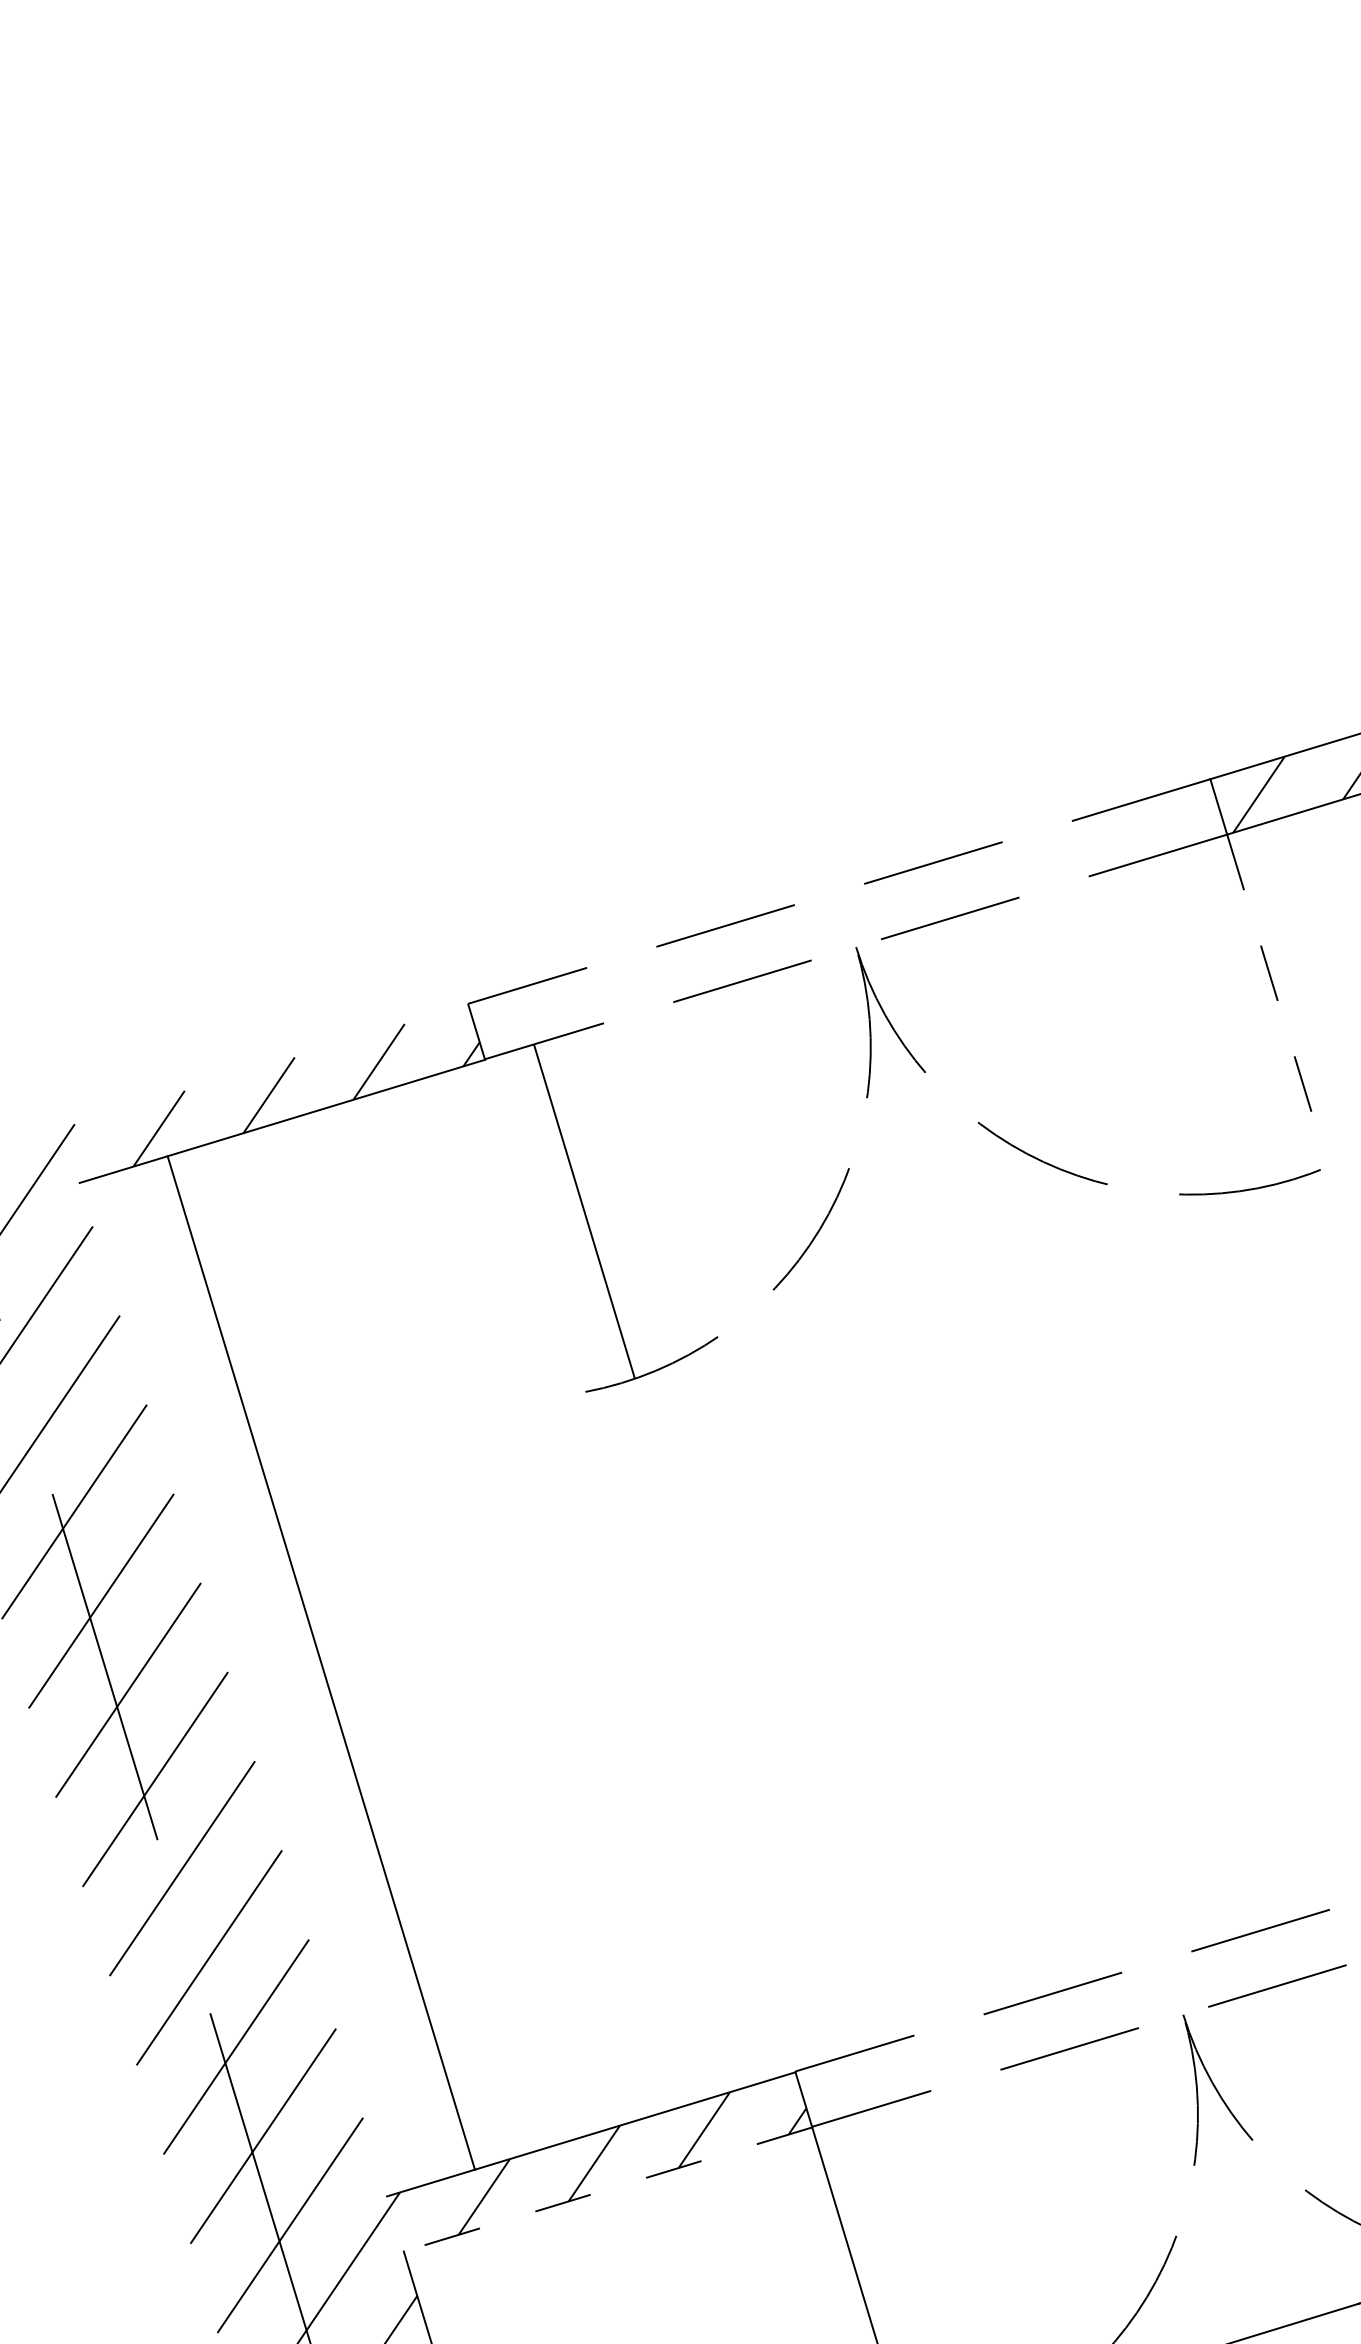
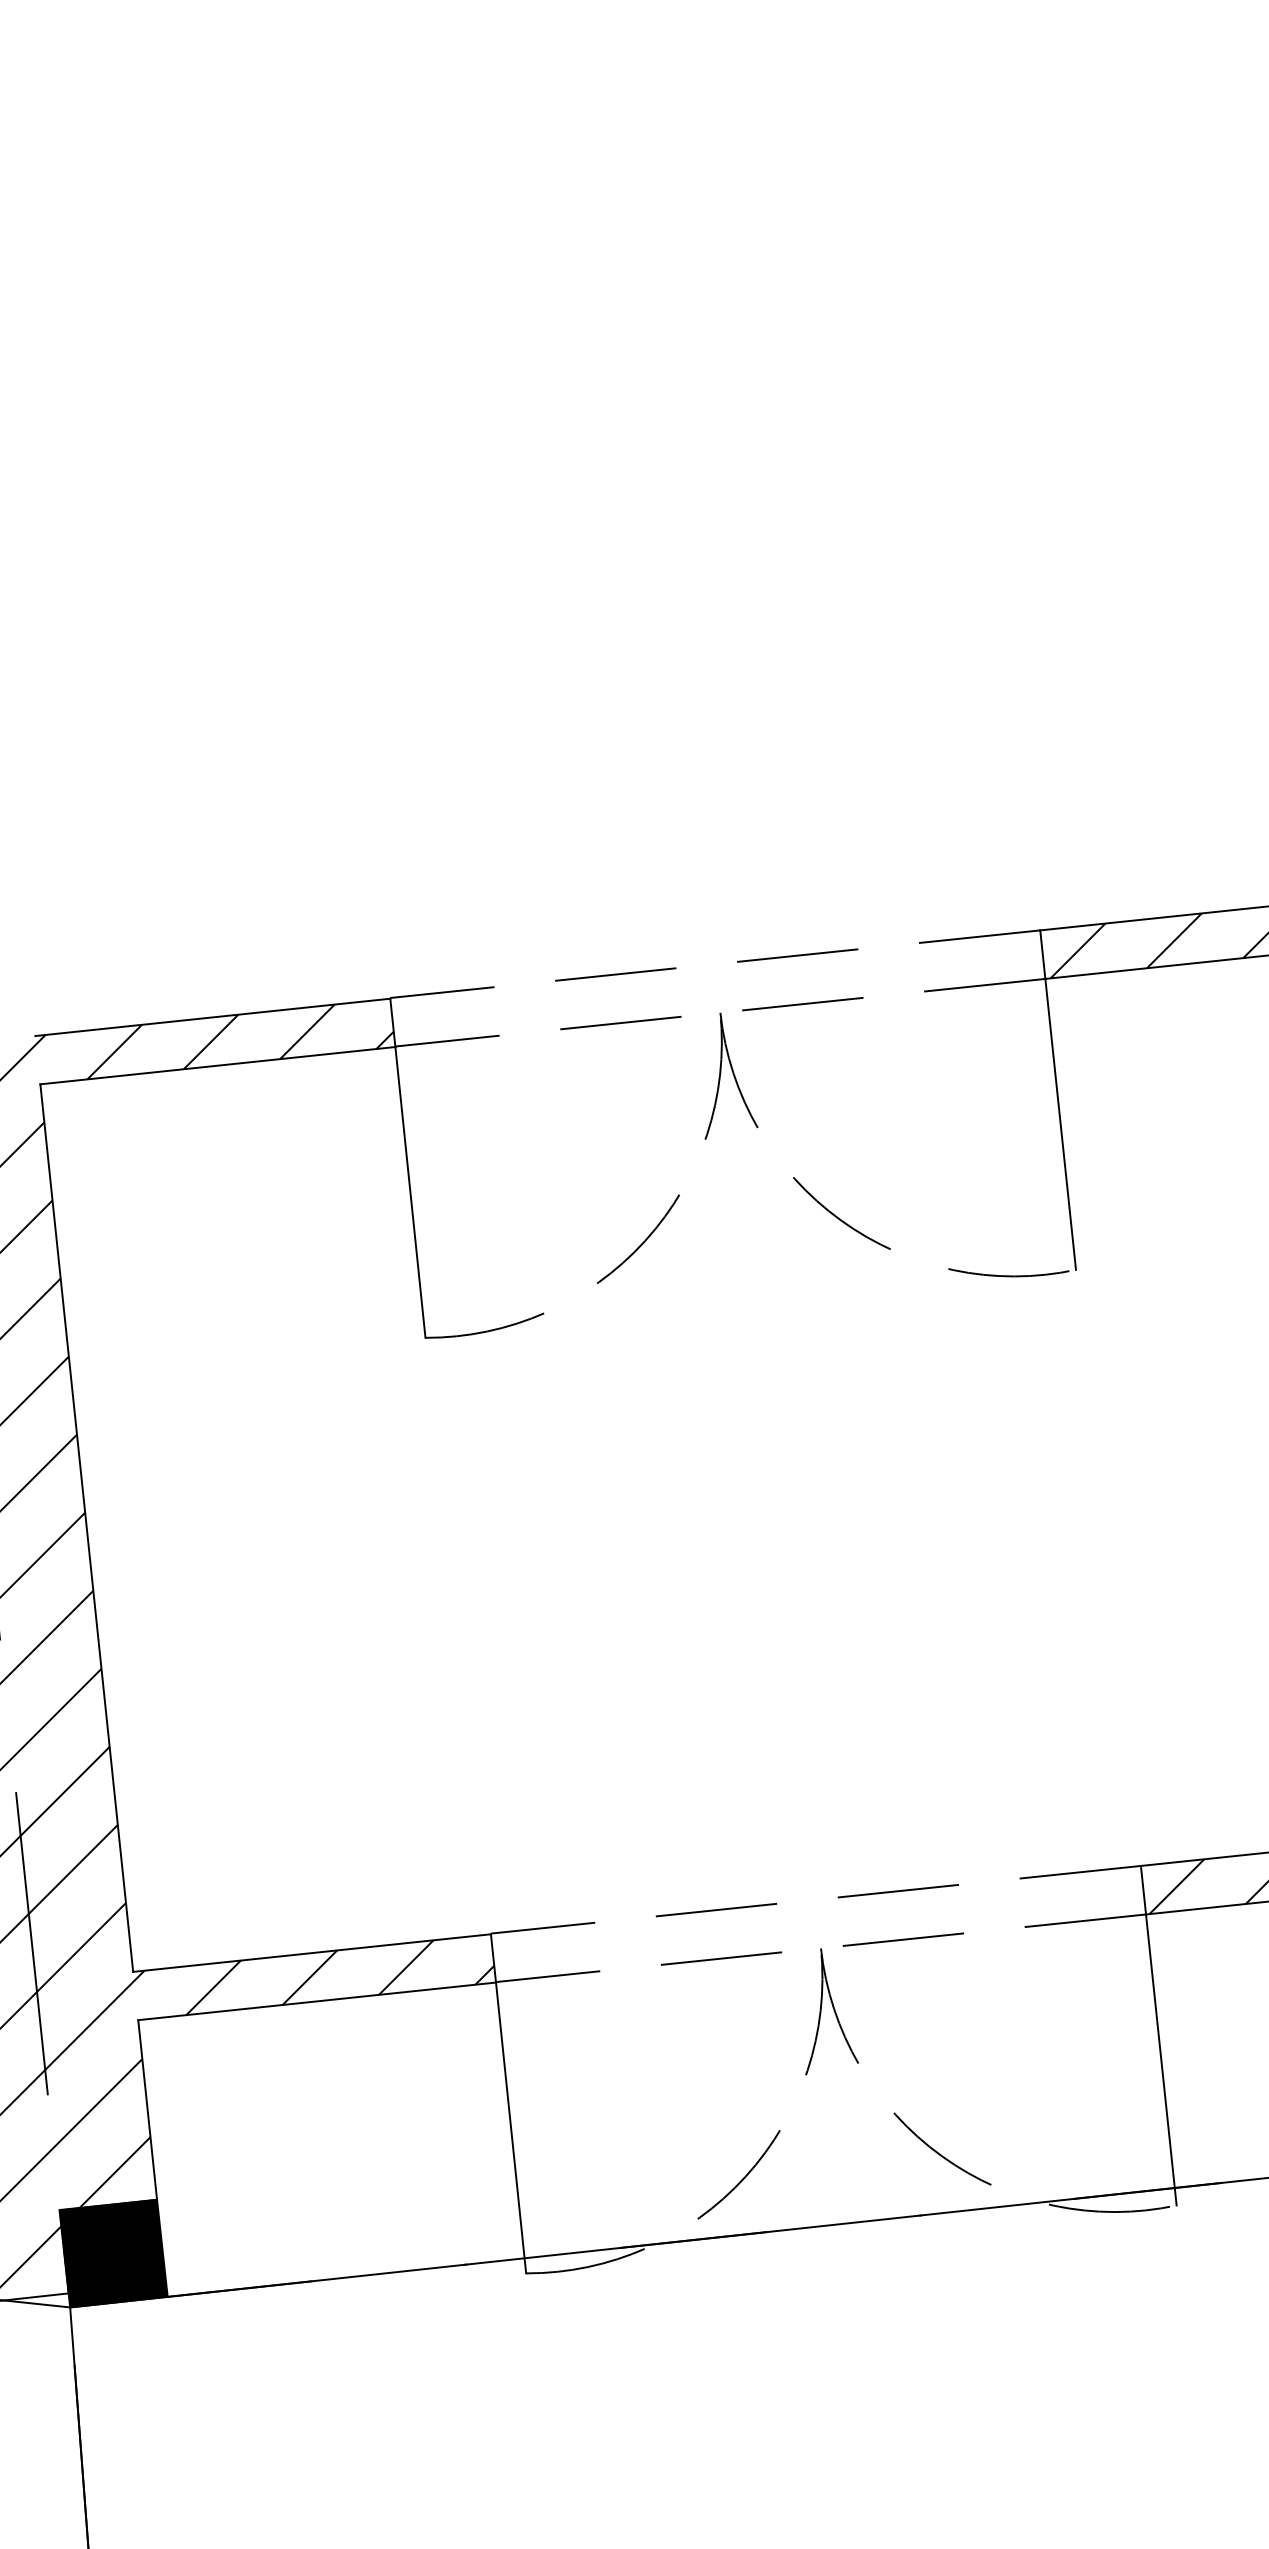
line: (1277, 1002) -> (1060, 1125), dashed -> solid
line: (265, 1066) -> (212, 1017), added
line: (584, 1211) -> (410, 1192), moved
line: (320, 1662) -> (86, 1527), moved
line: (608, 2189) -> (317, 2001), dashed -> solid

